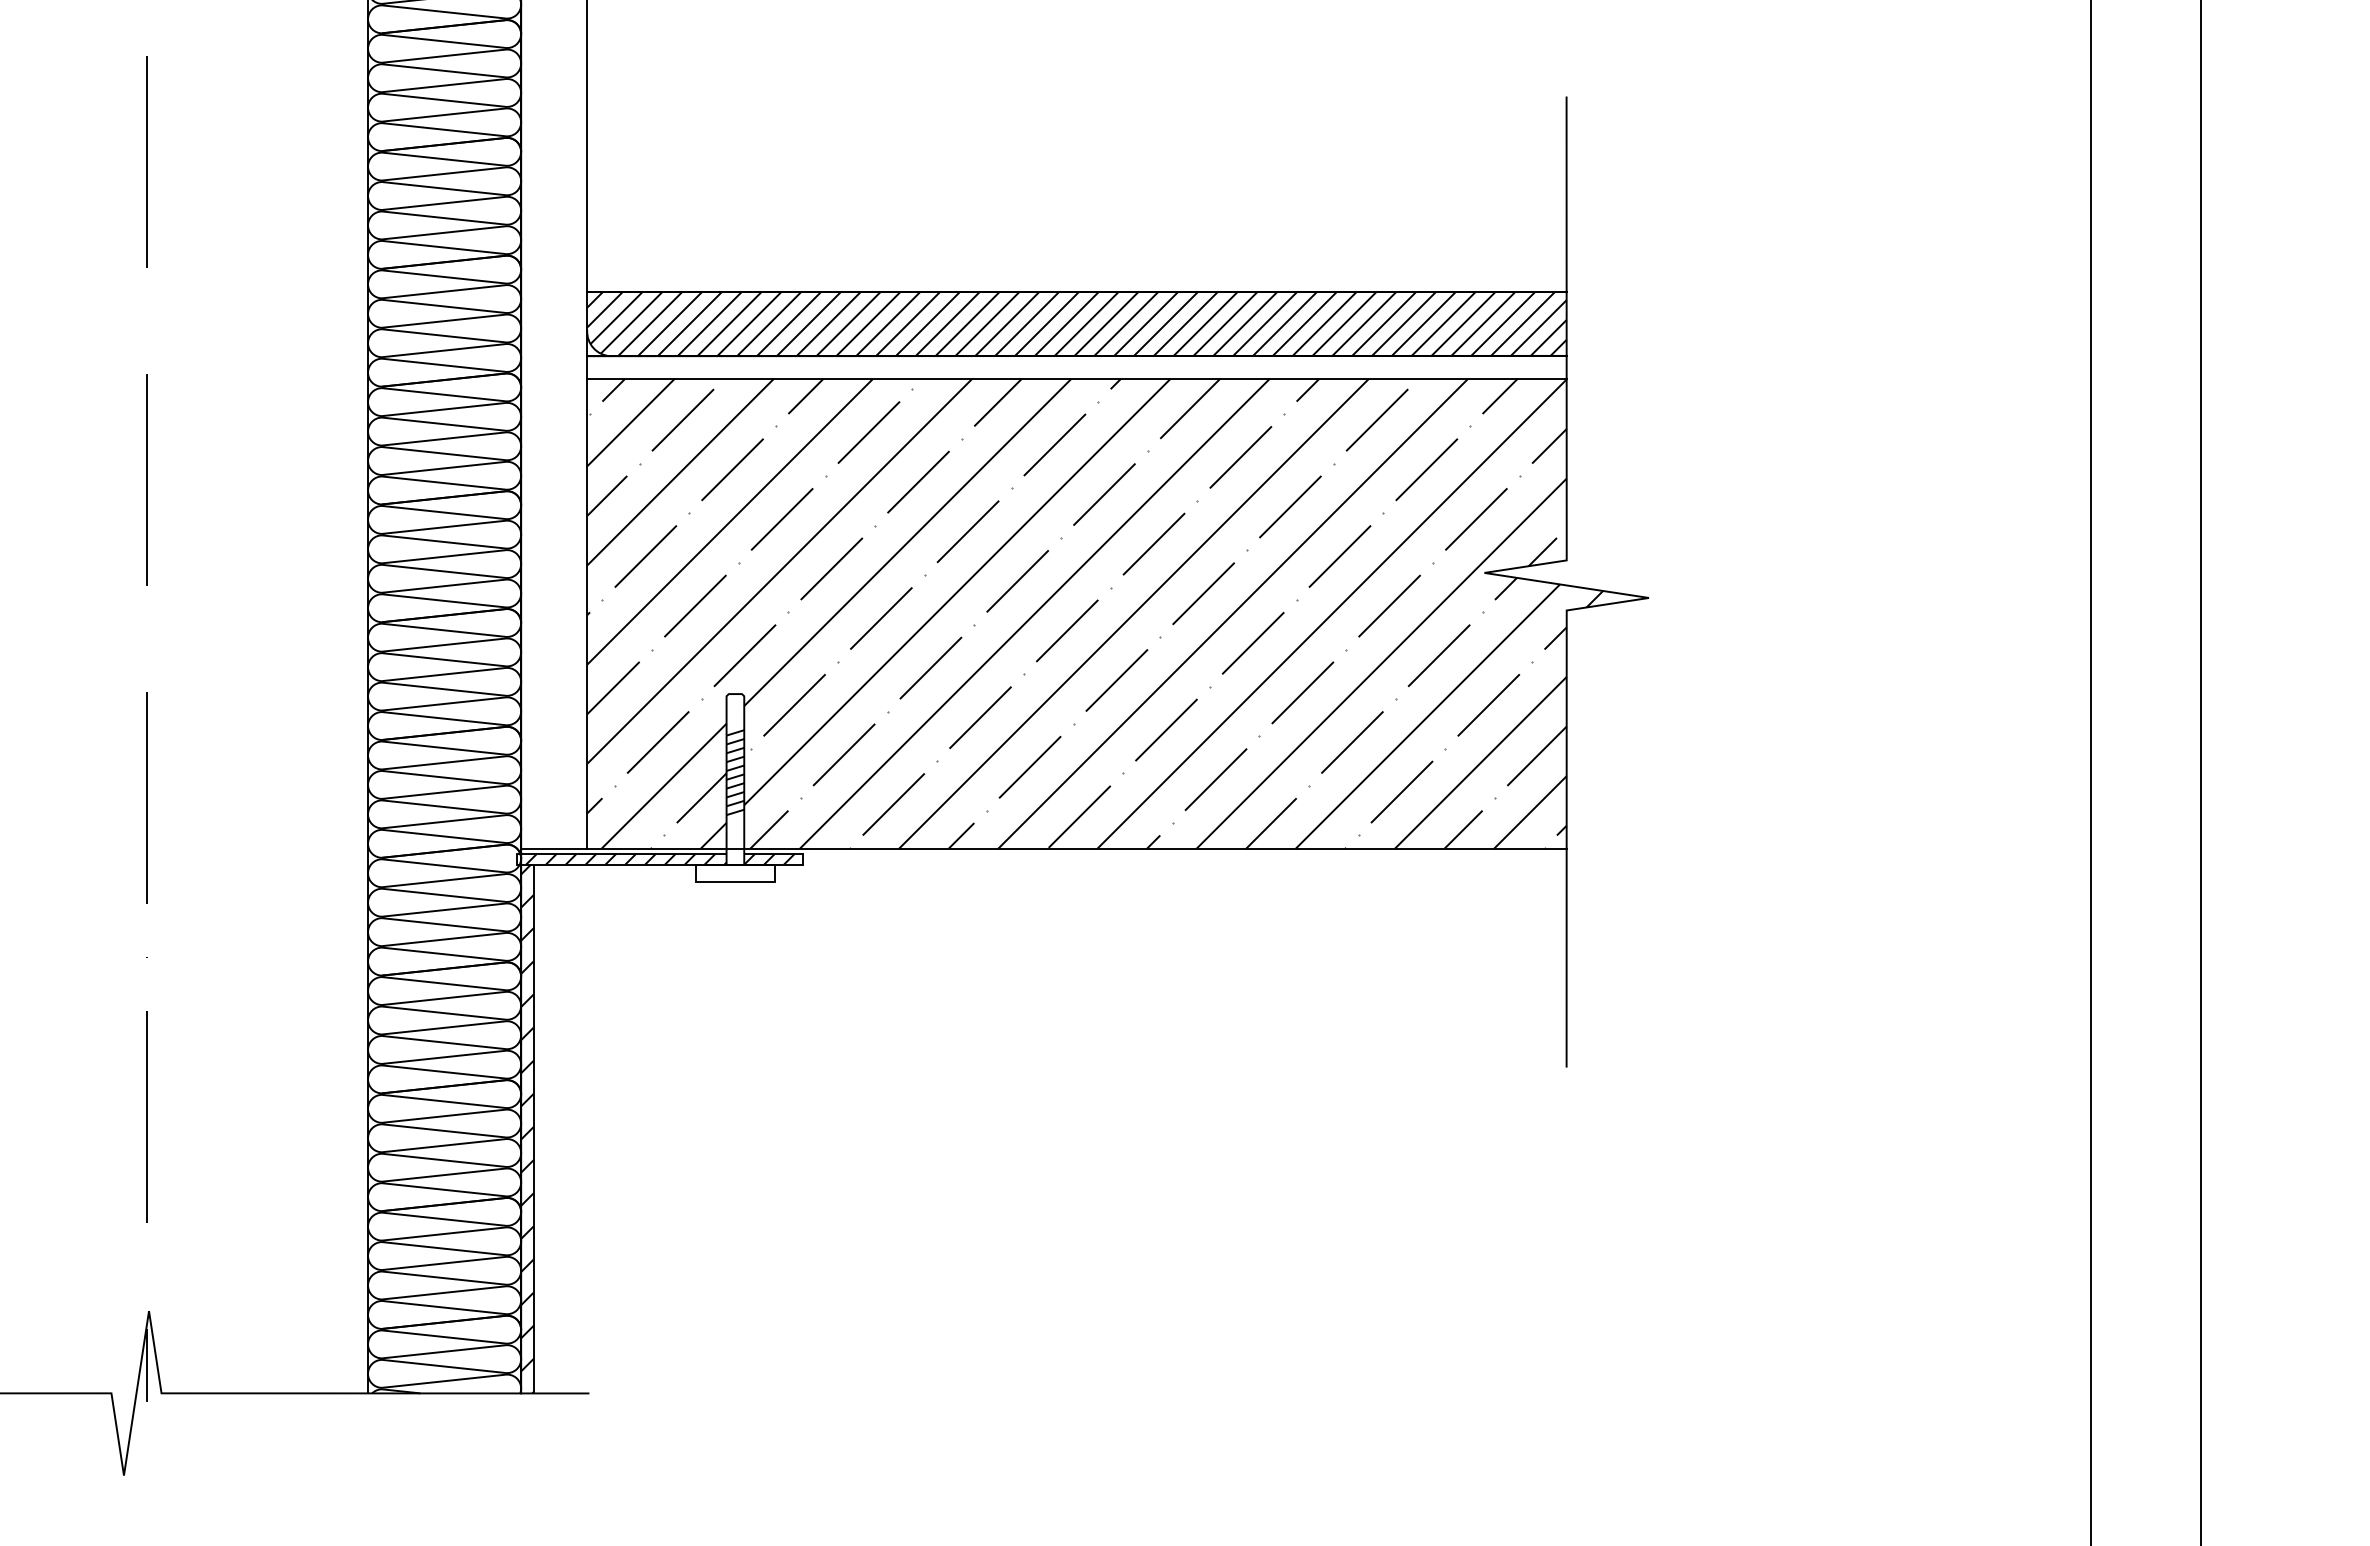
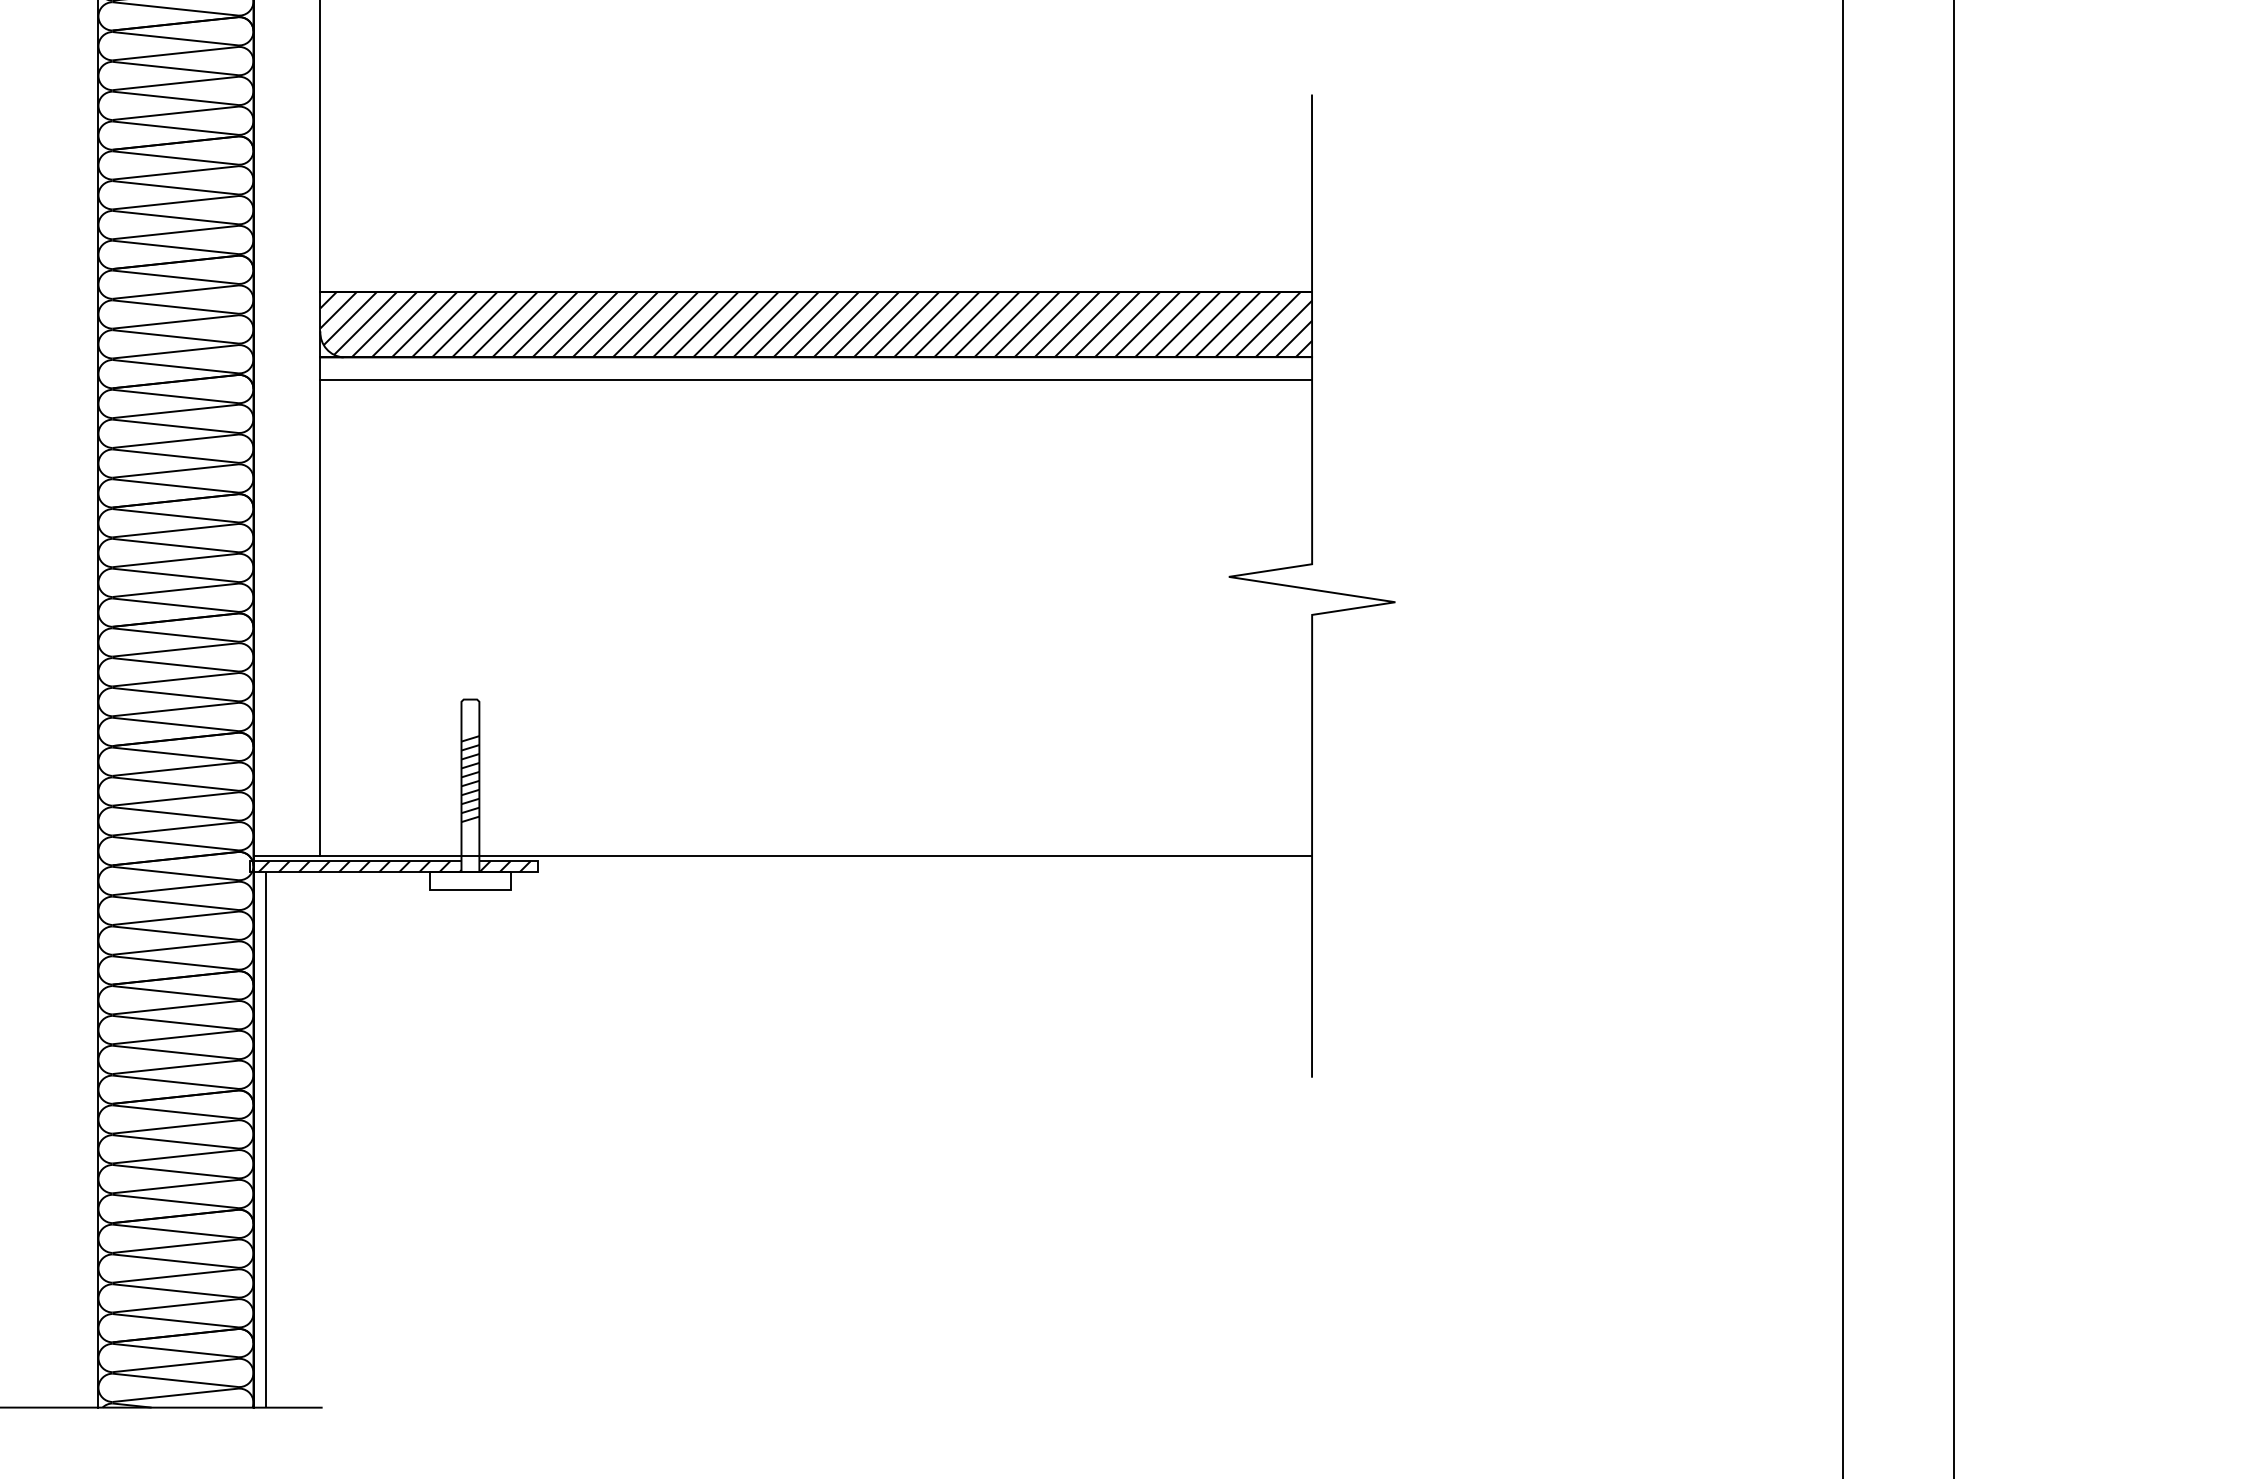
hatch: (1116, 613) -> (856, 617), removed
hatch: (527, 1128) -> (259, 1139), removed

